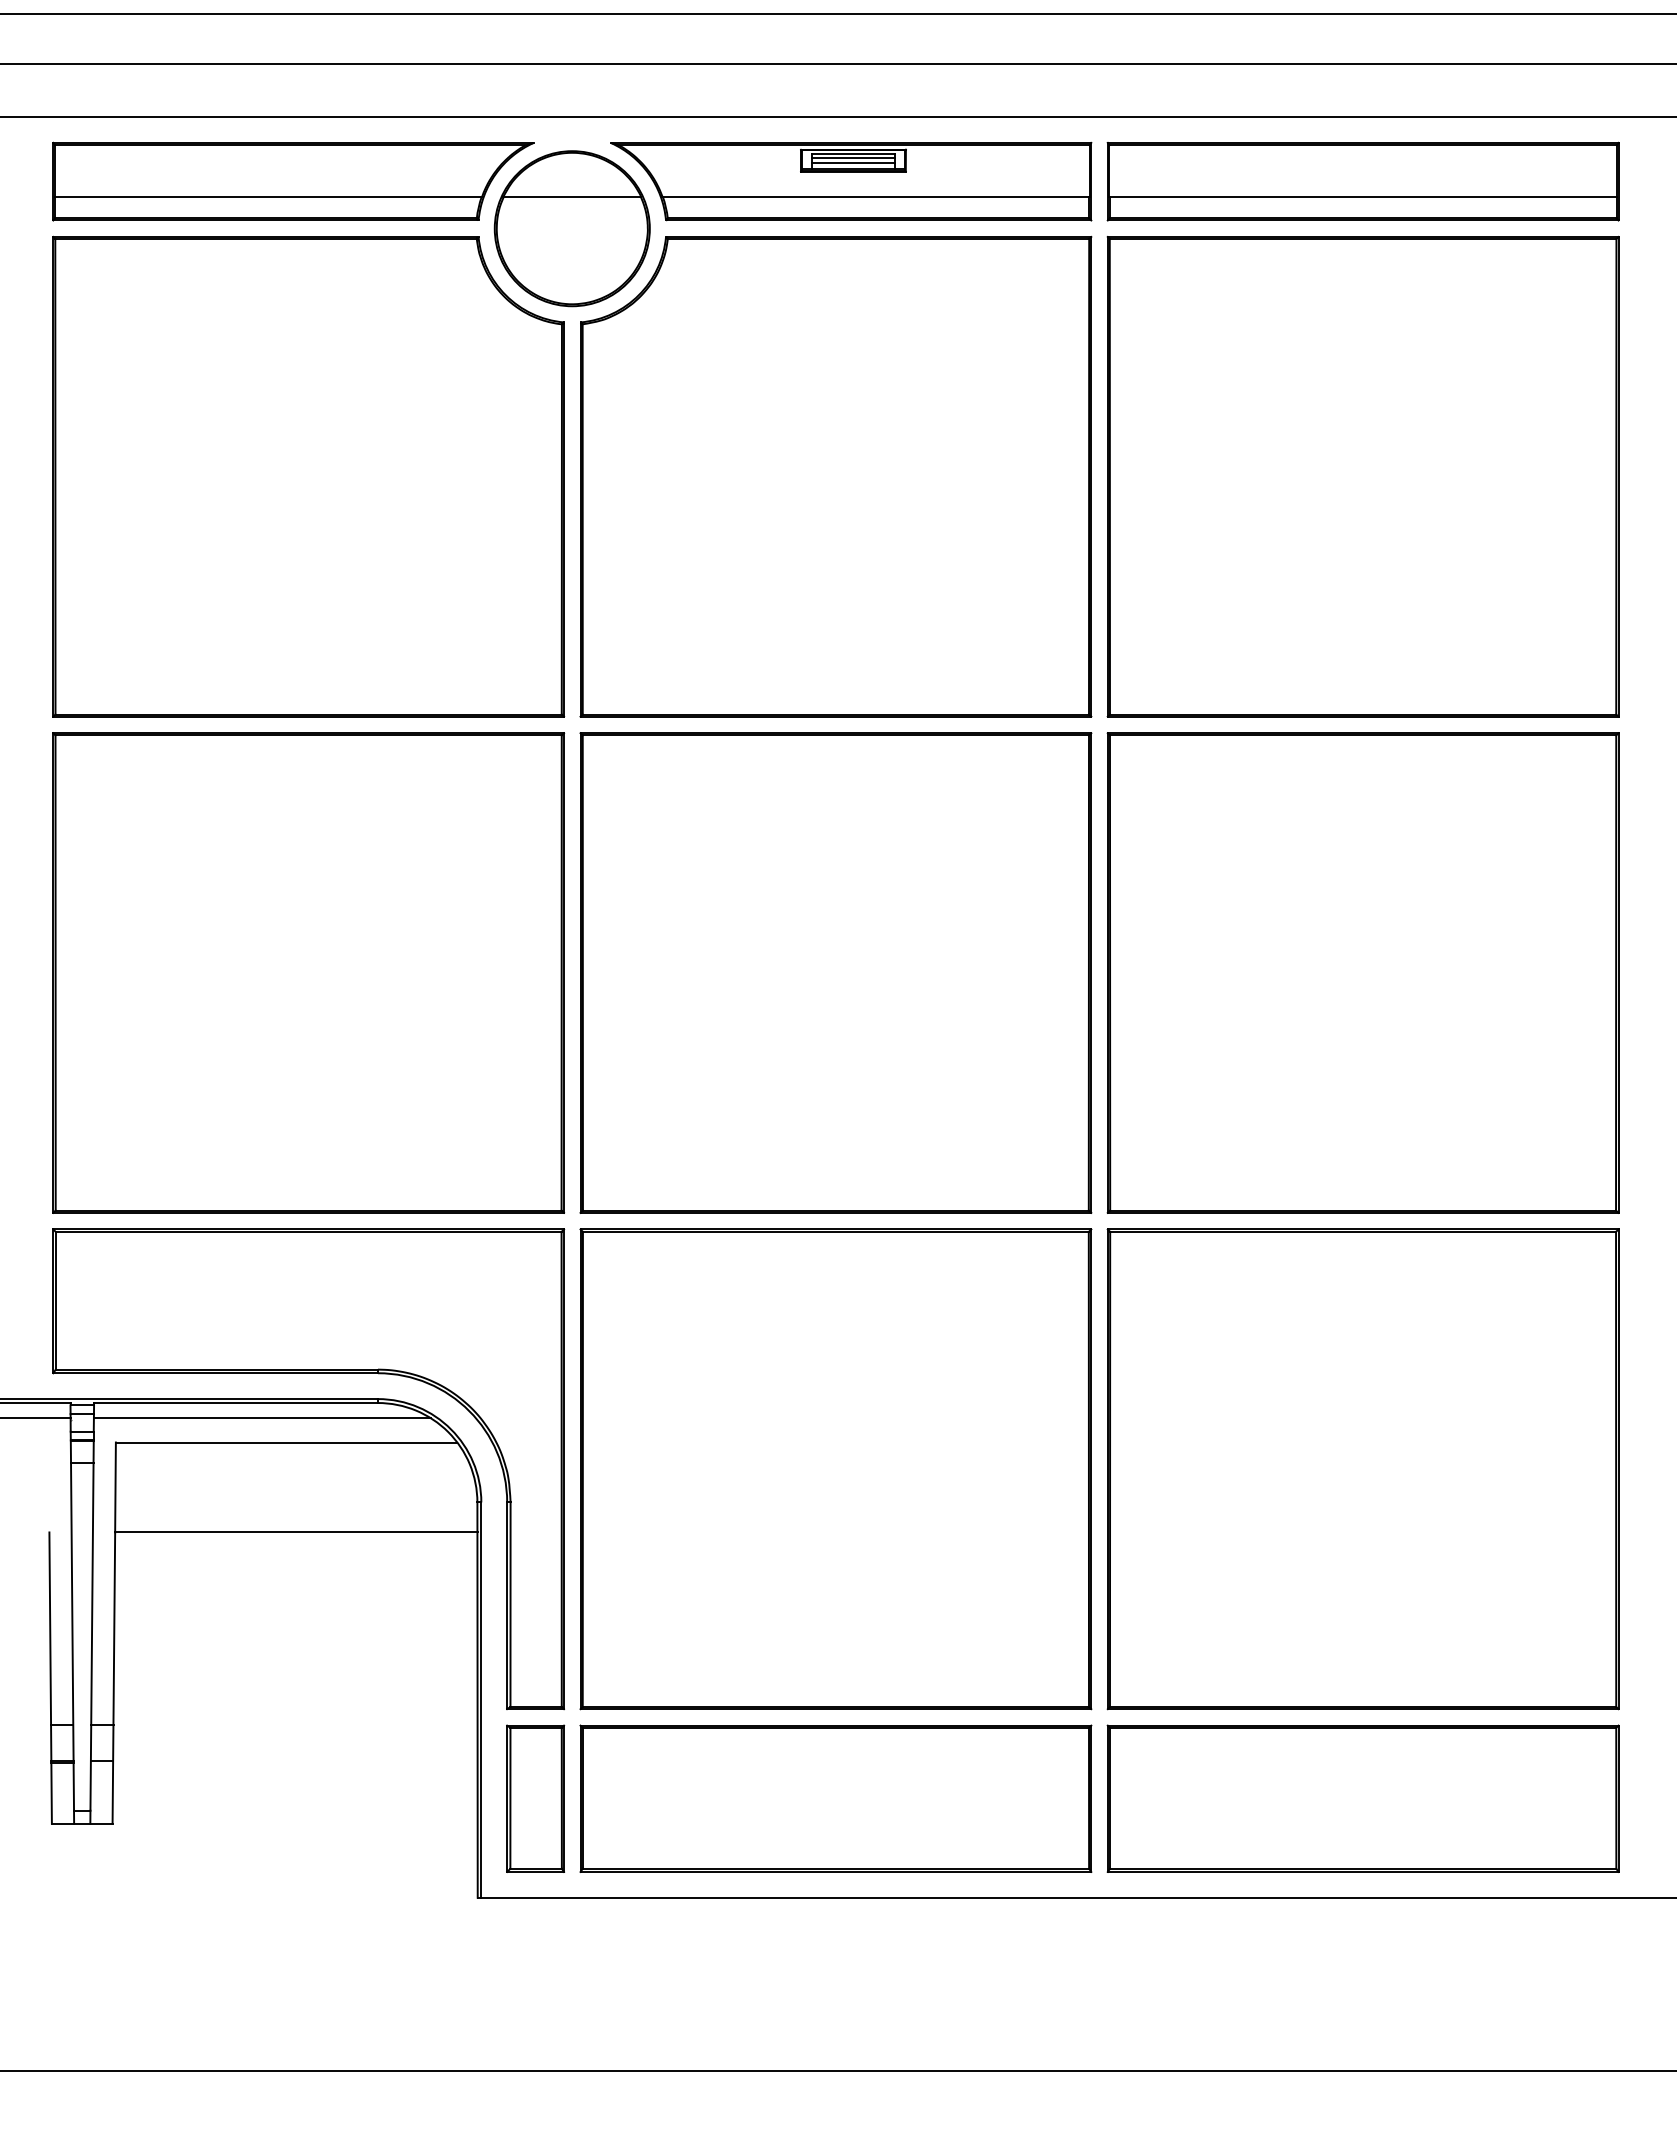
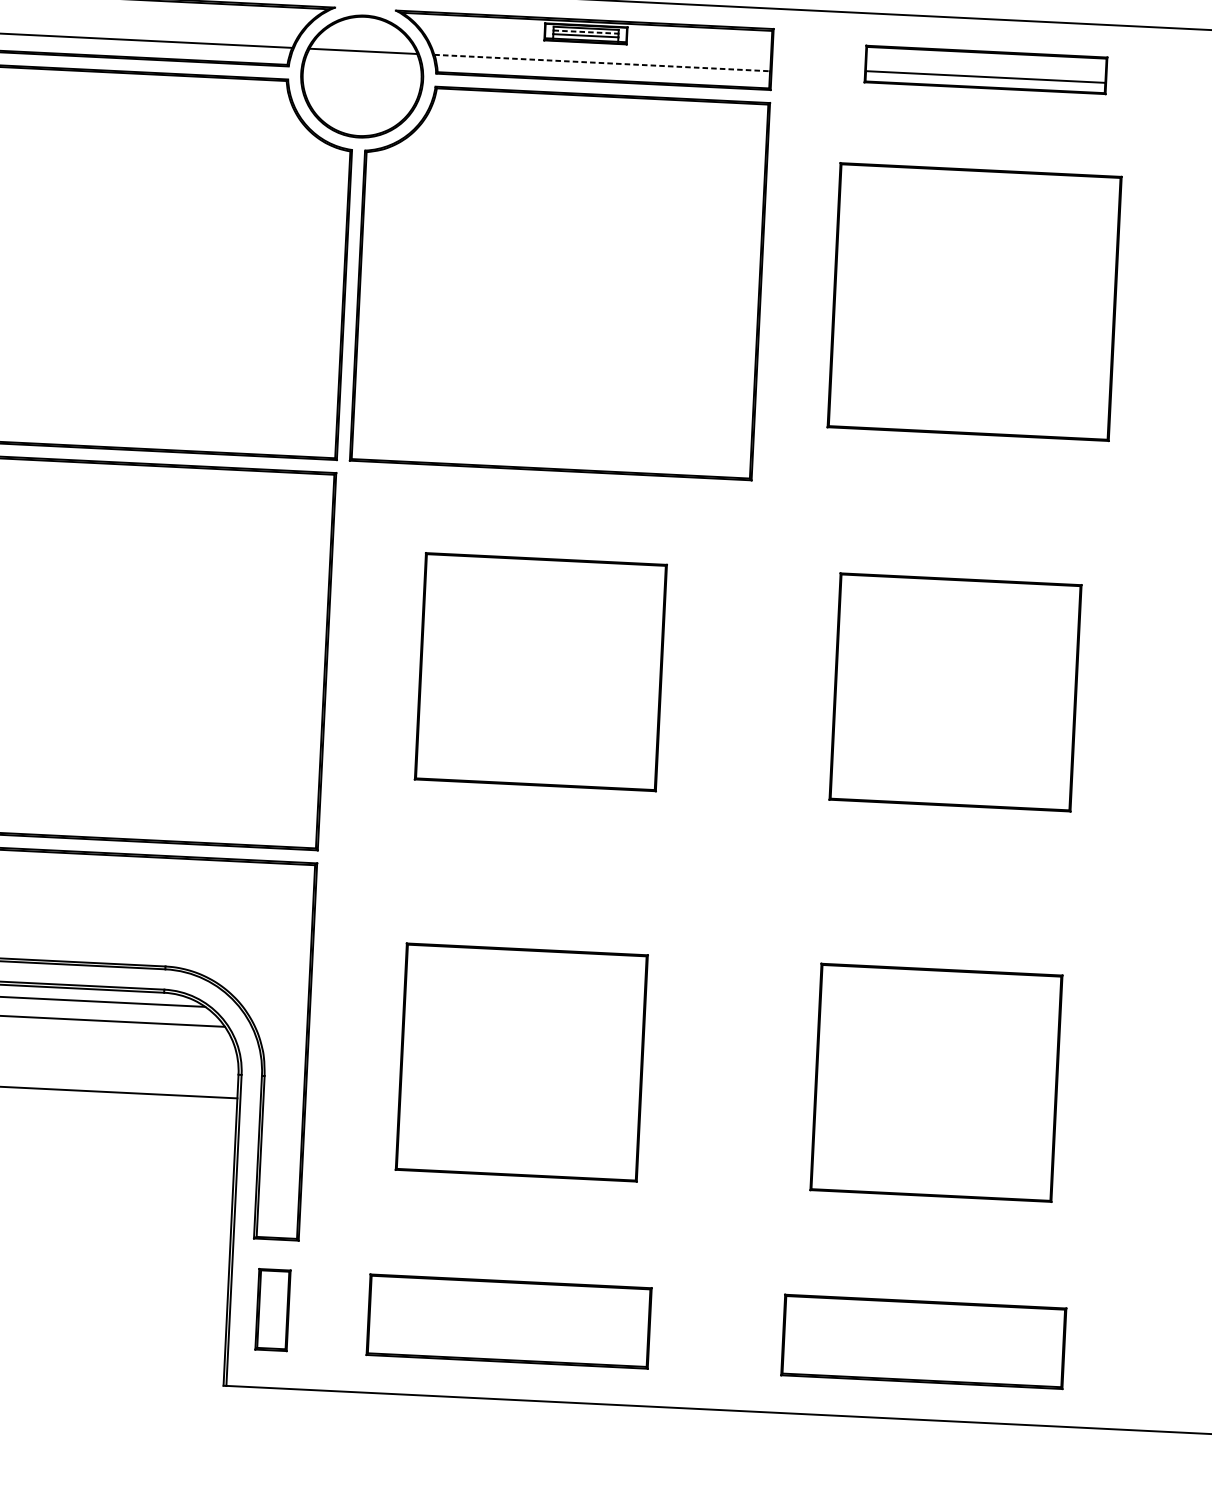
line: (854, 158) -> (586, 32), solid -> dashed
part: (1362, 181) -> (985, 69), size x0.6
line: (876, 196) -> (602, 62), solid -> dashed
part: (1362, 476) -> (974, 301), size x0.7
part: (835, 972) -> (540, 671), size x0.6
part: (1362, 972) -> (955, 692), size x0.6
part: (835, 1469) -> (521, 1062), size x0.6
part: (1362, 1469) -> (935, 1082), size x0.6
part: (535, 1798) -> (272, 1309), size x0.7
part: (835, 1798) -> (508, 1321), size x0.7
part: (1362, 1798) -> (923, 1341), size x0.7

